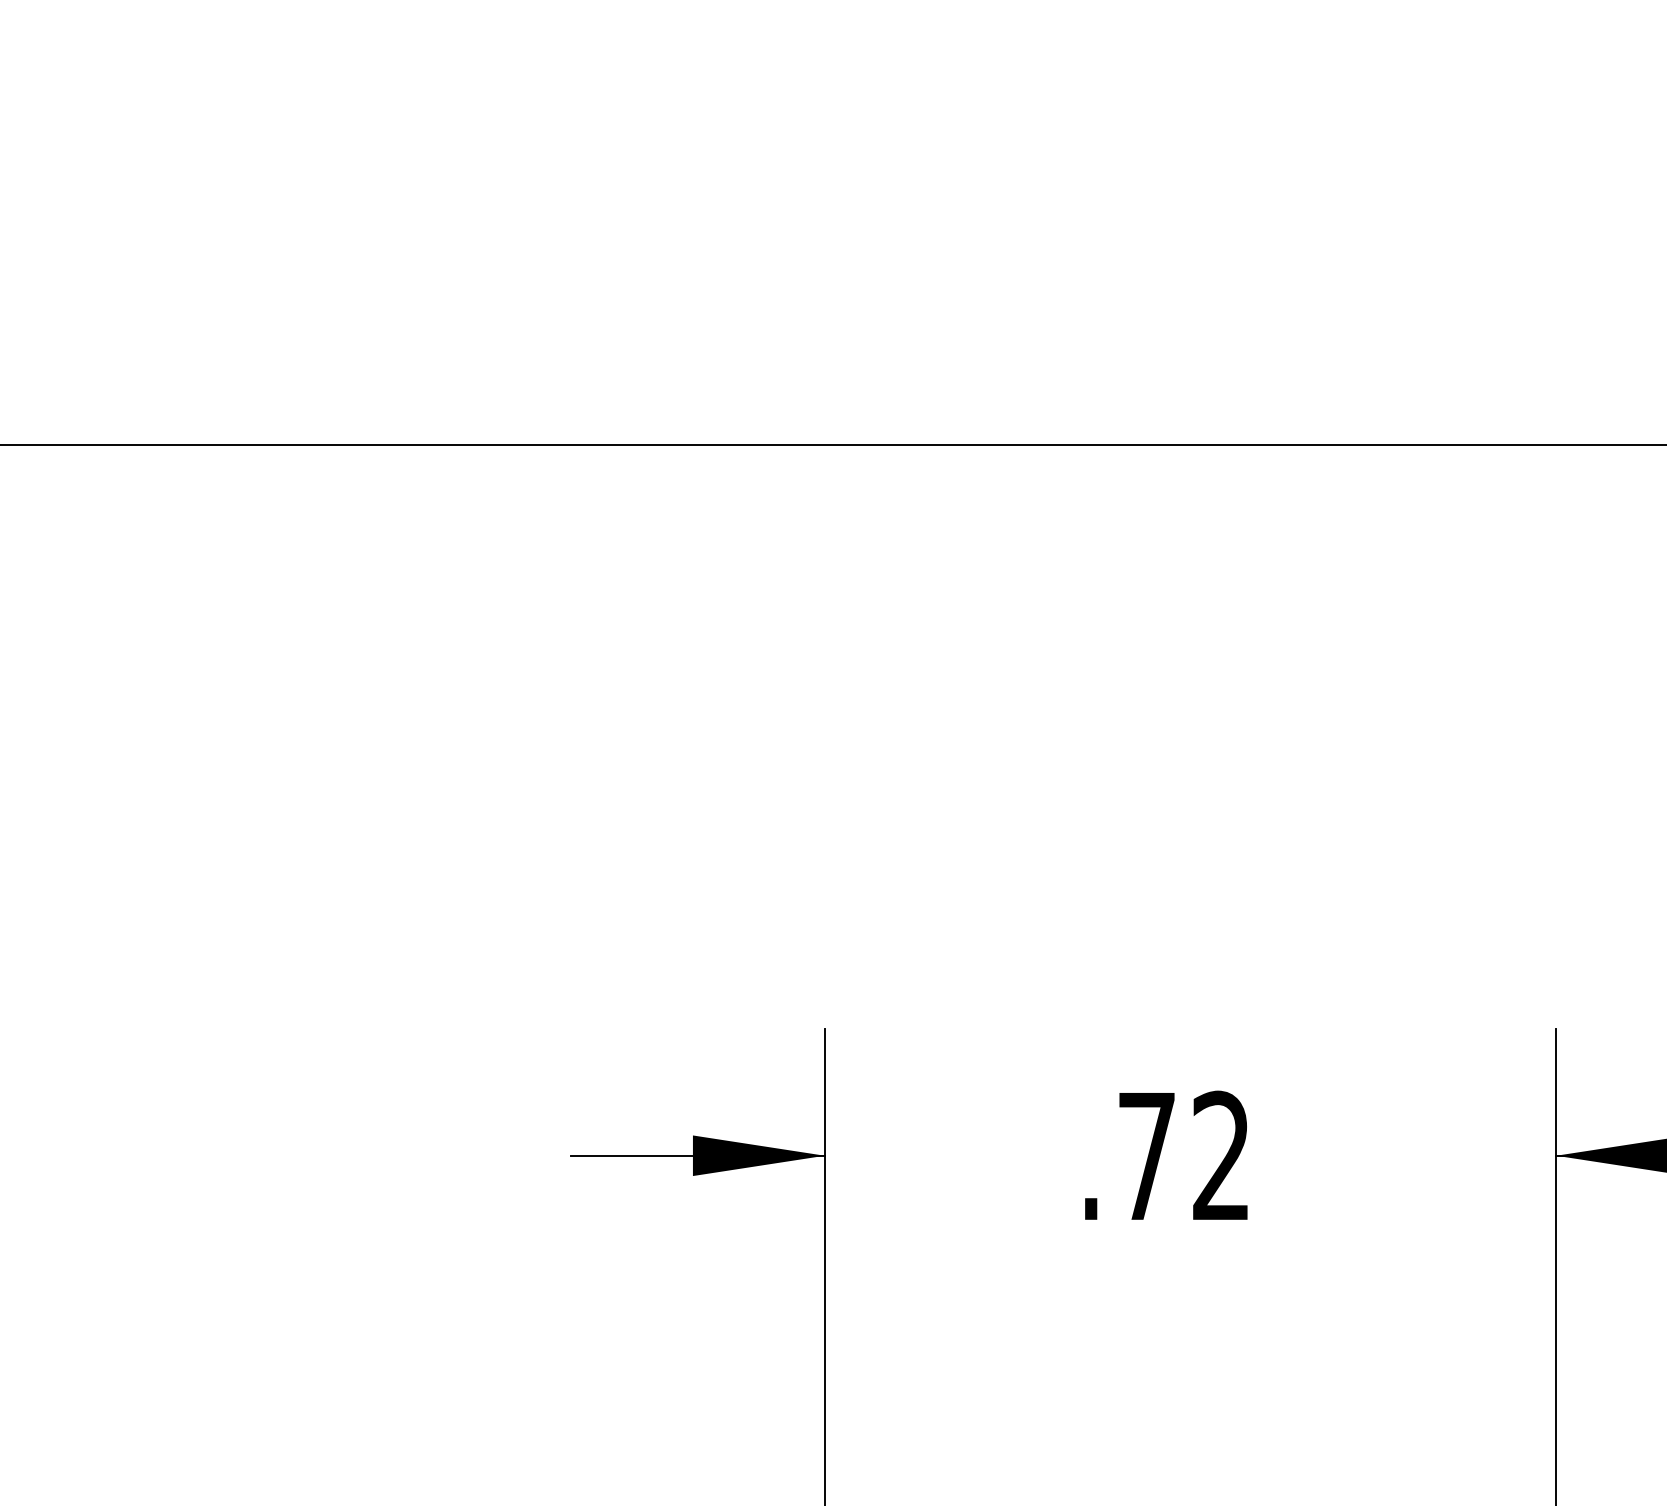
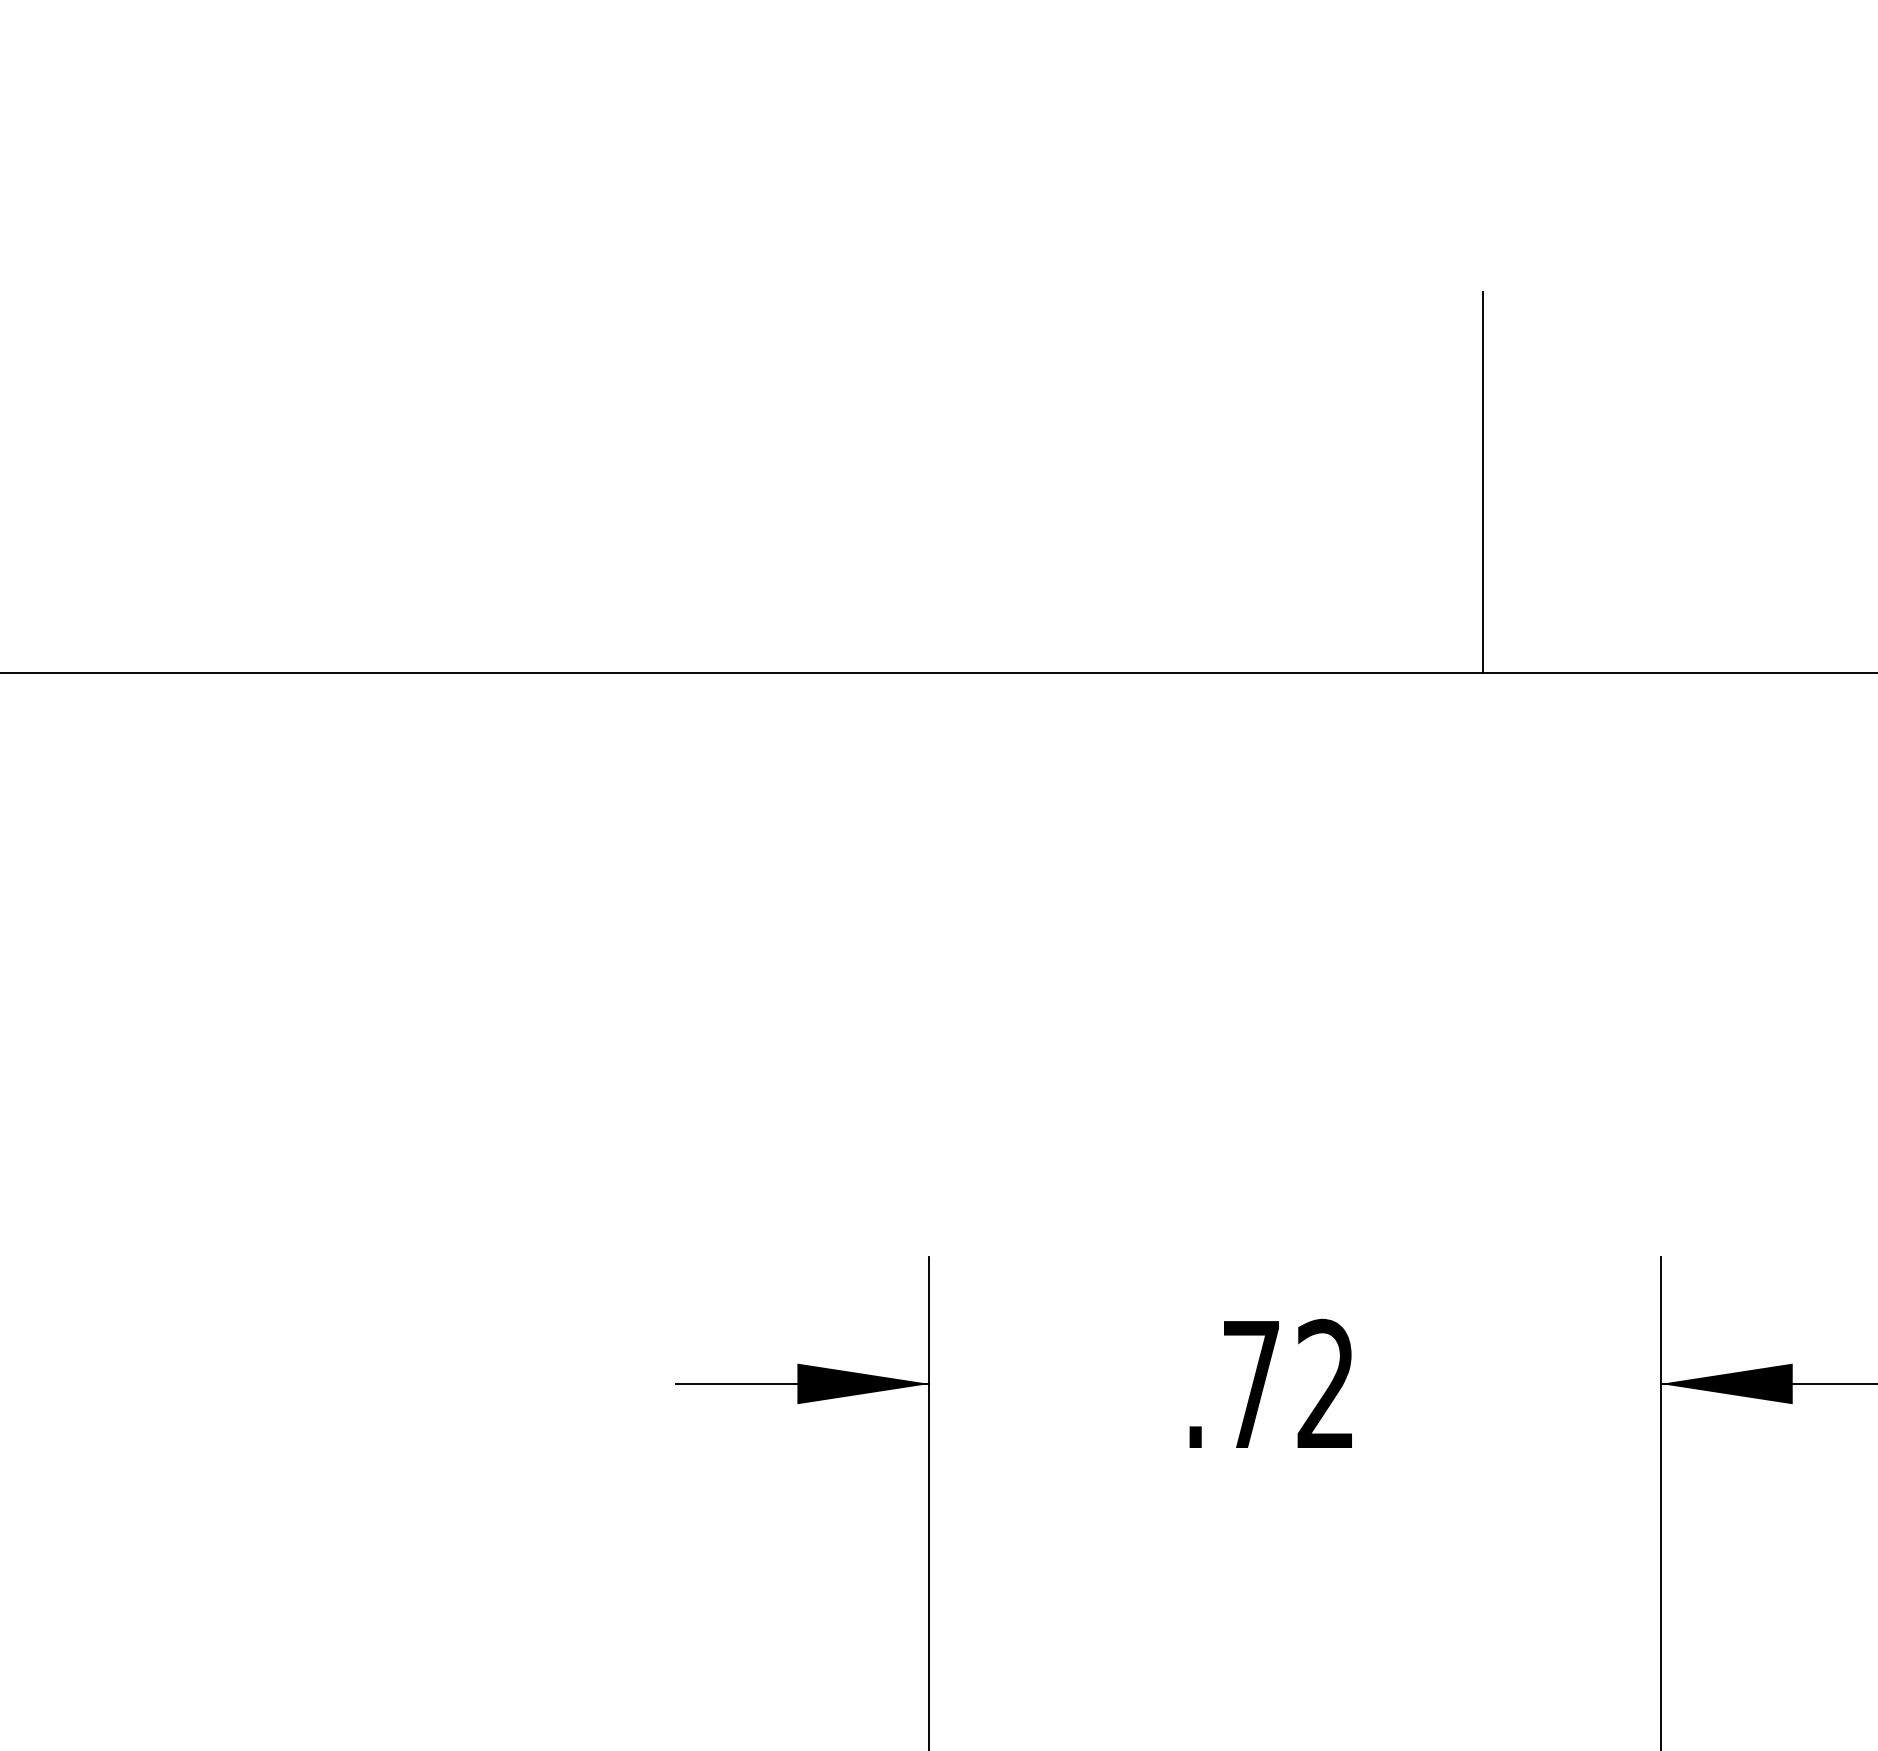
line: (1378, 254) -> (1482, 482), added

